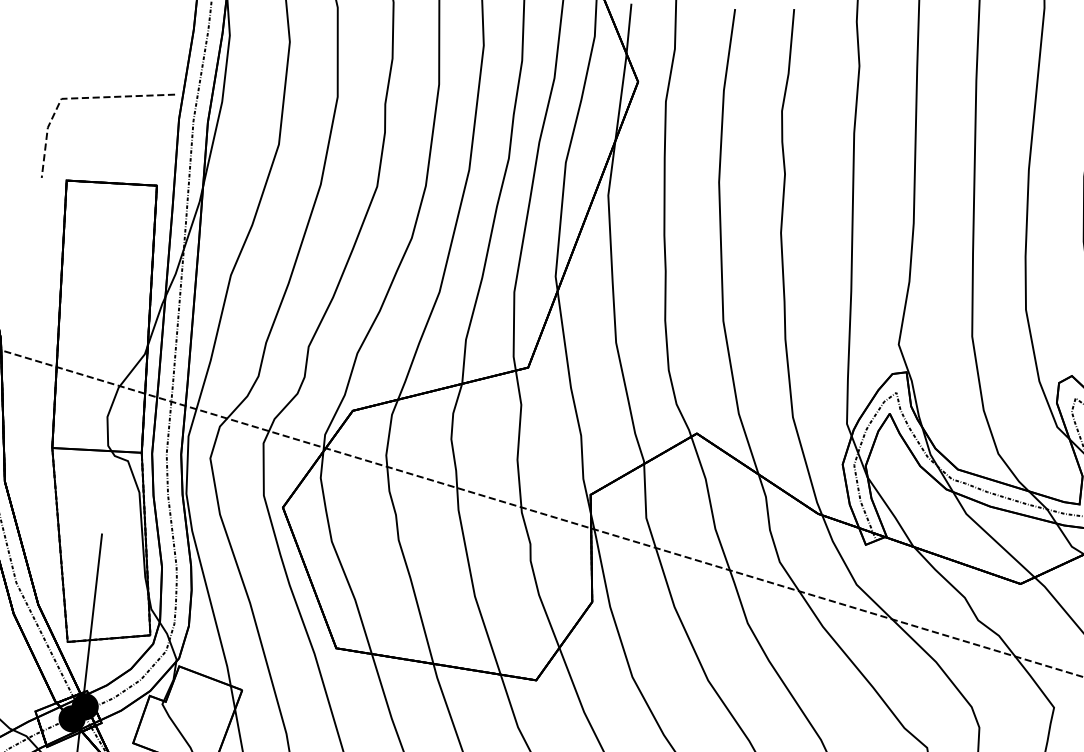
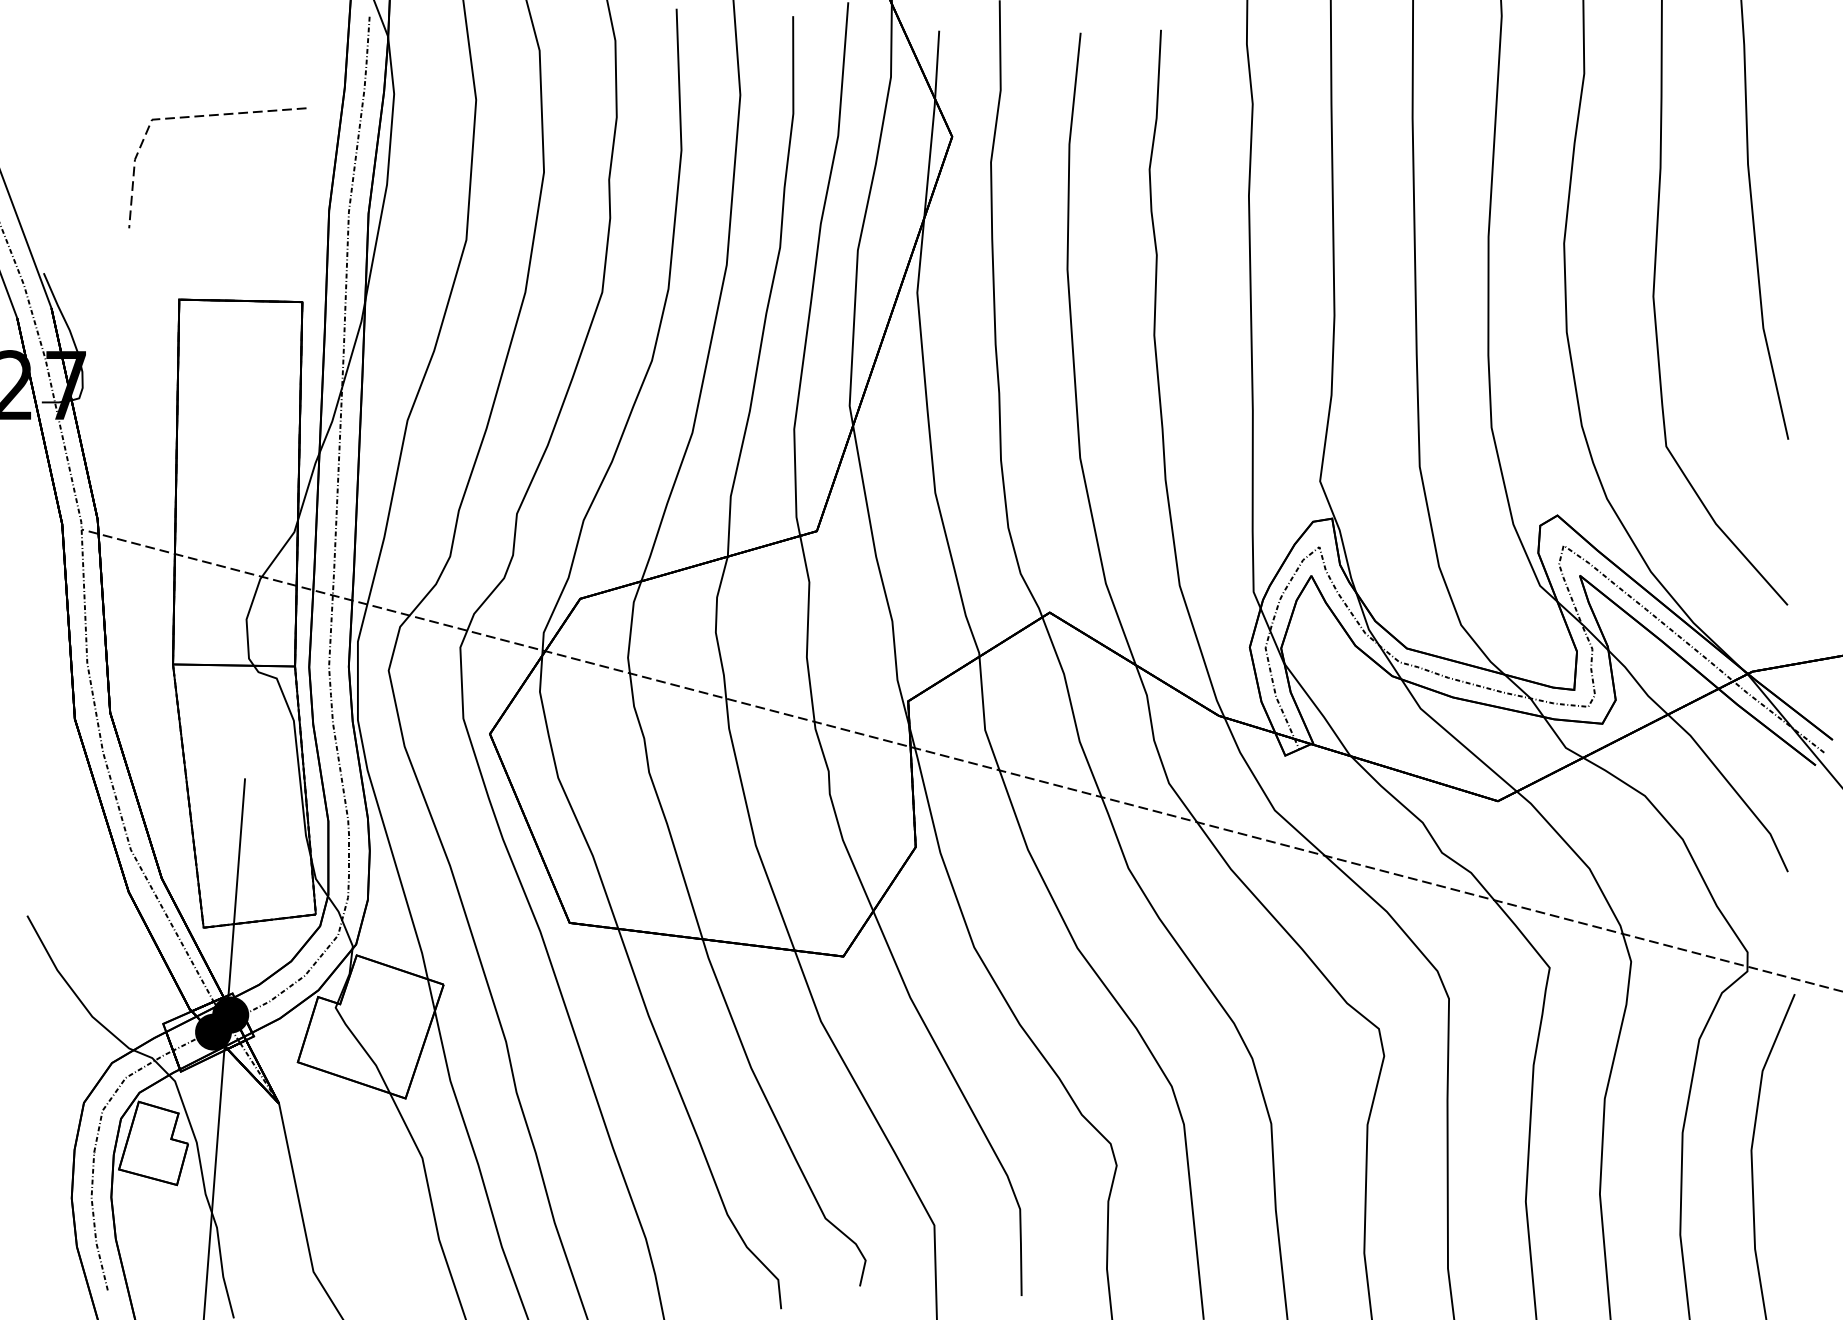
line: (106, 98) -> (213, 116), moved

